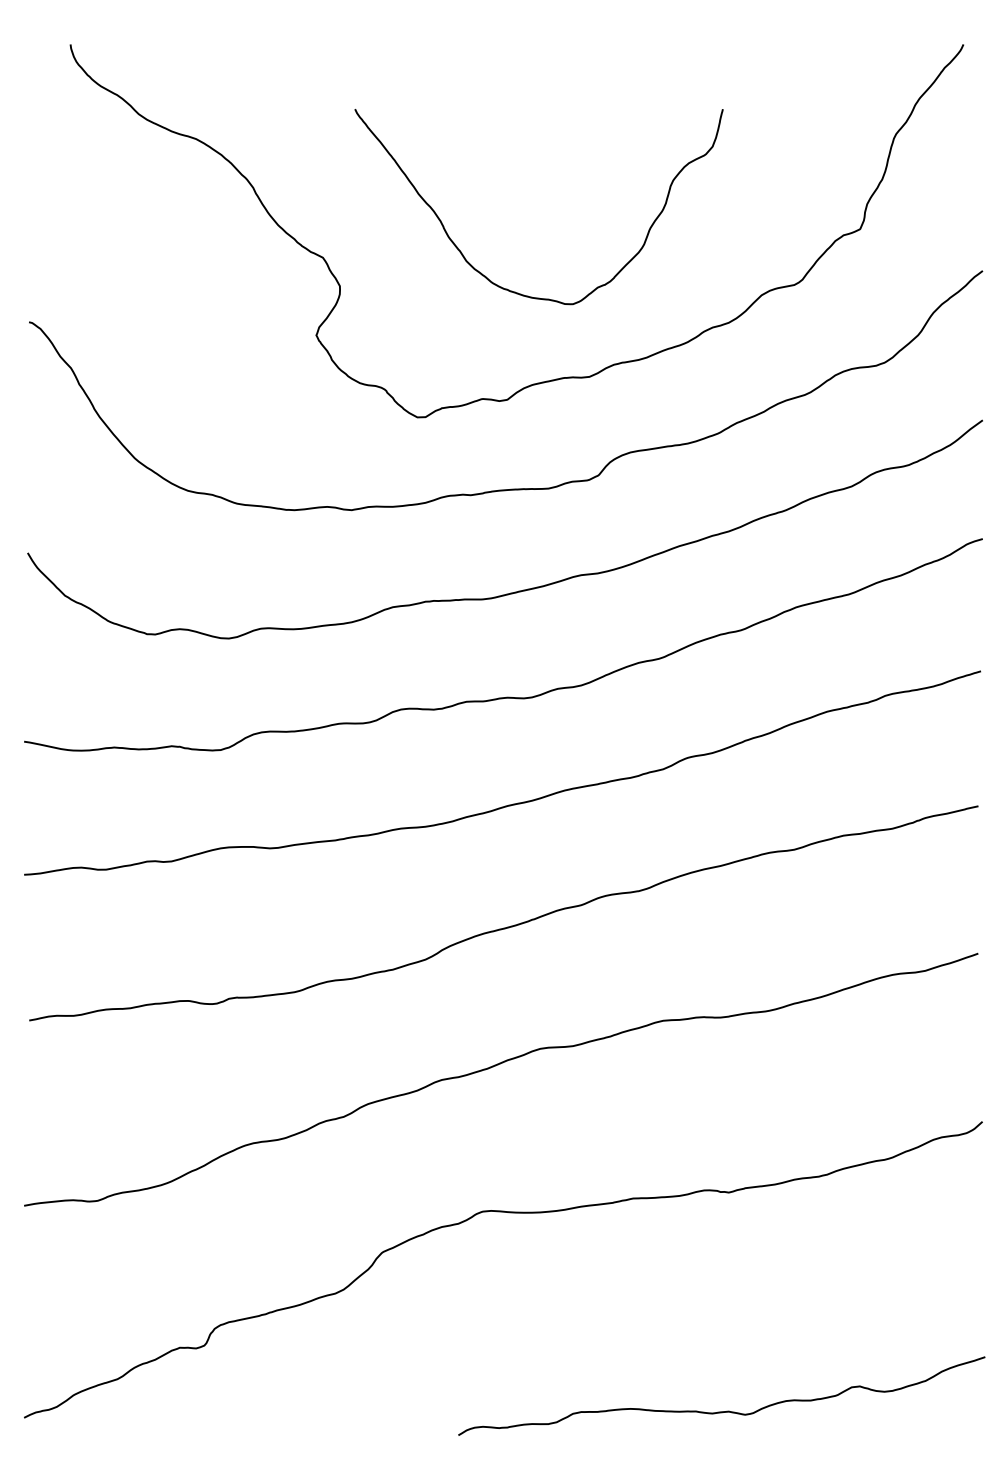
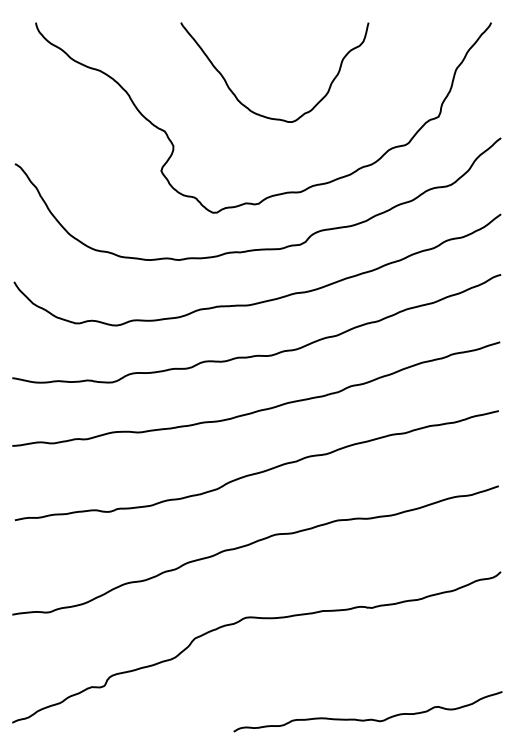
curve: (487, 275) -> (248, 107), moved

